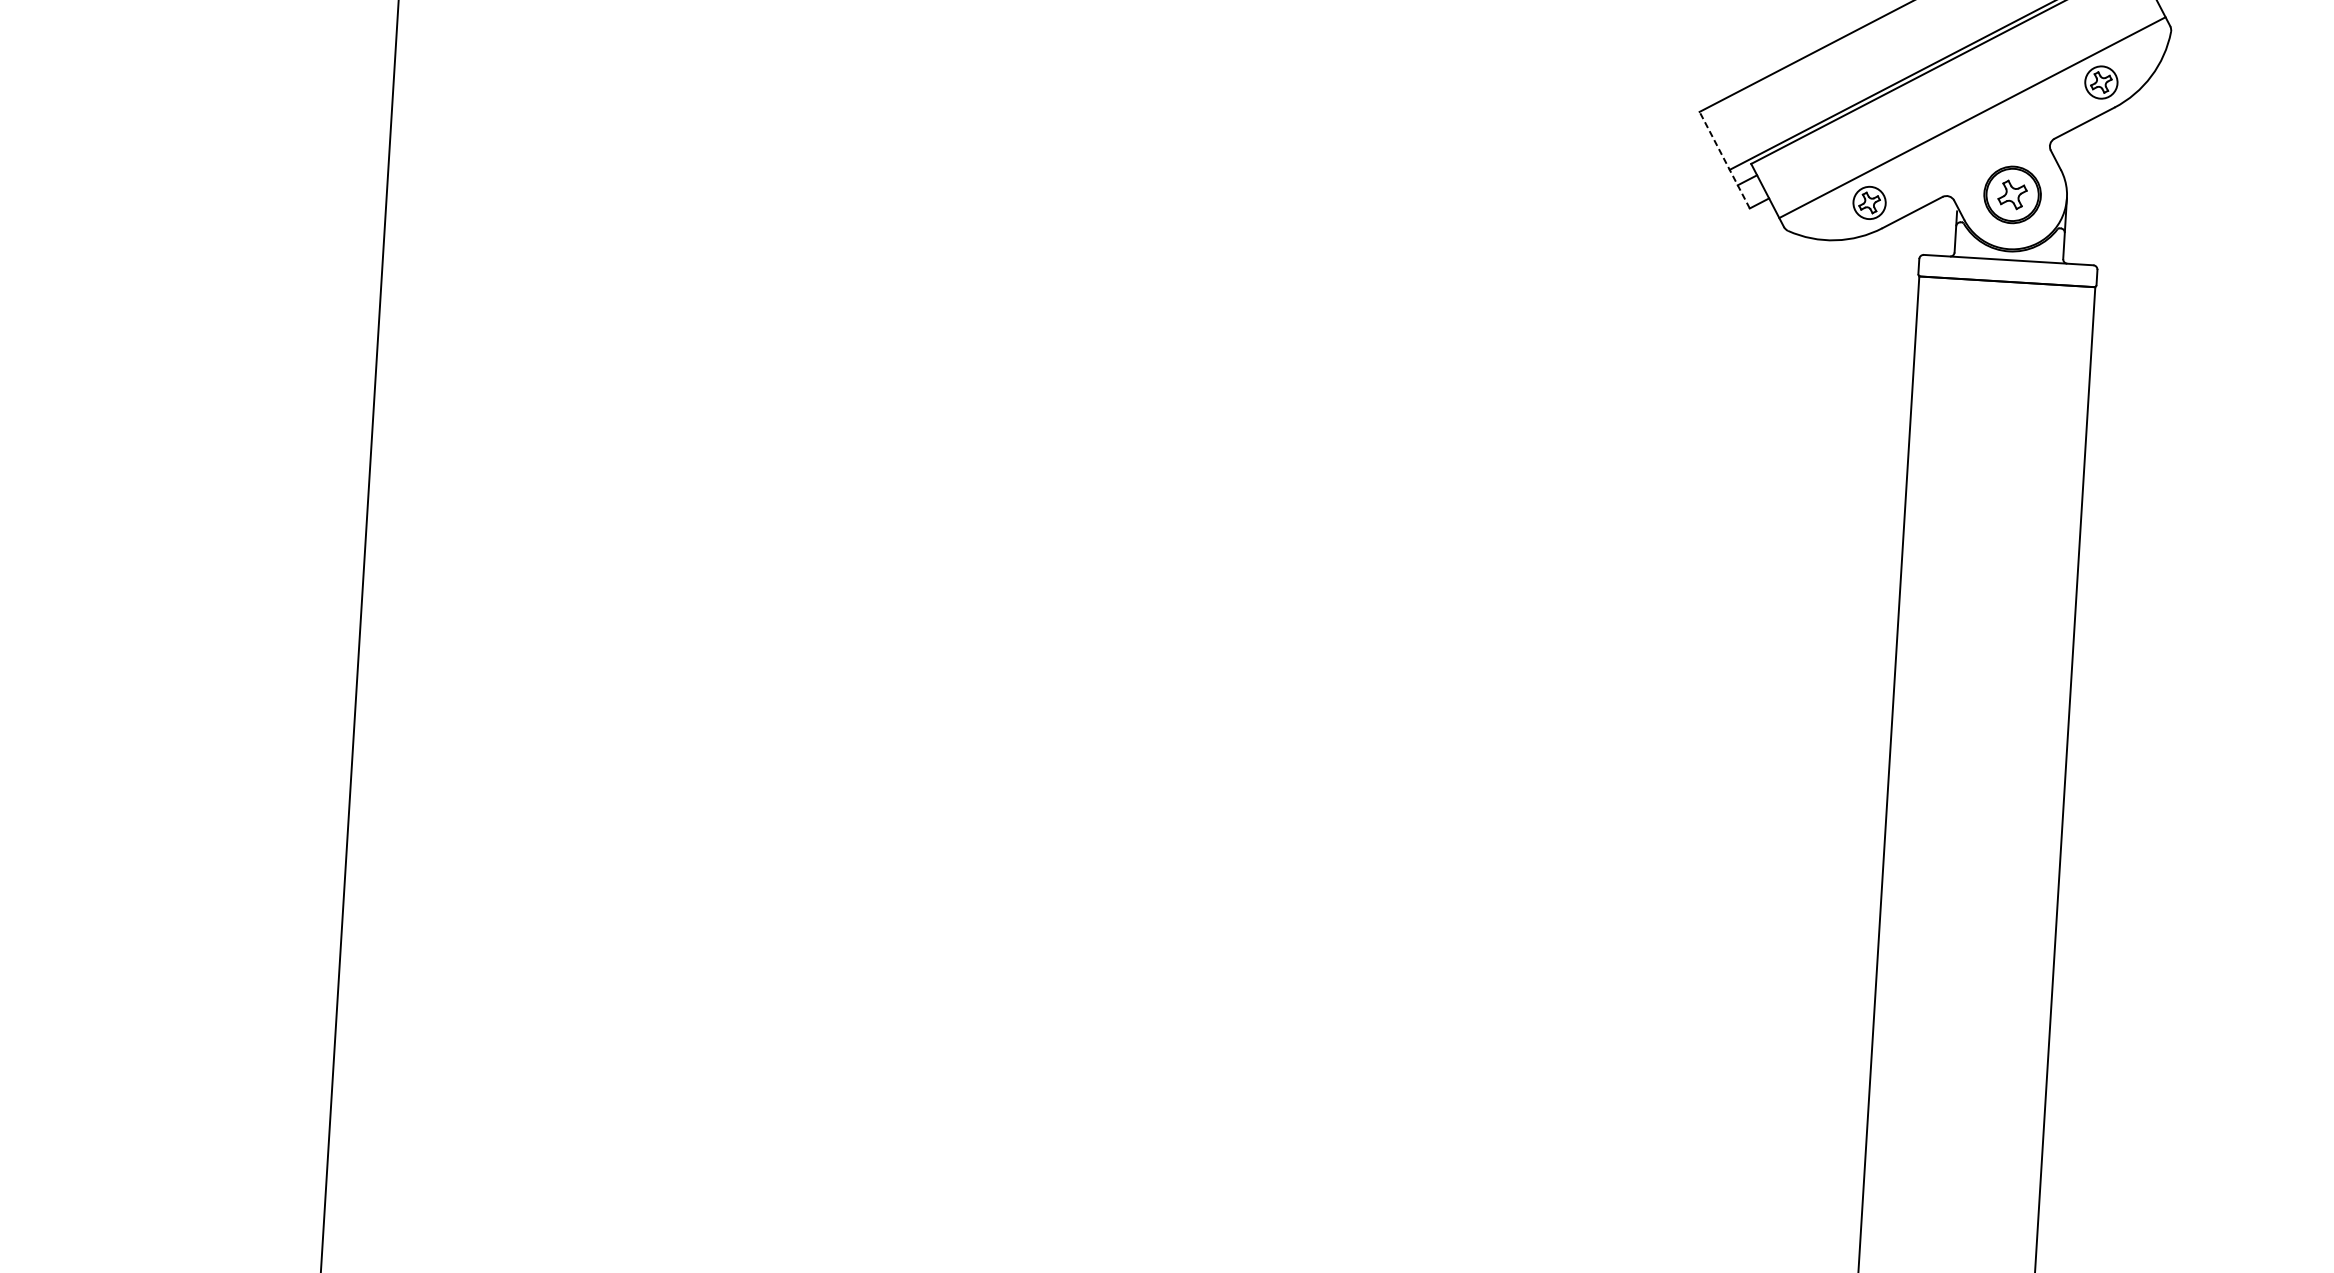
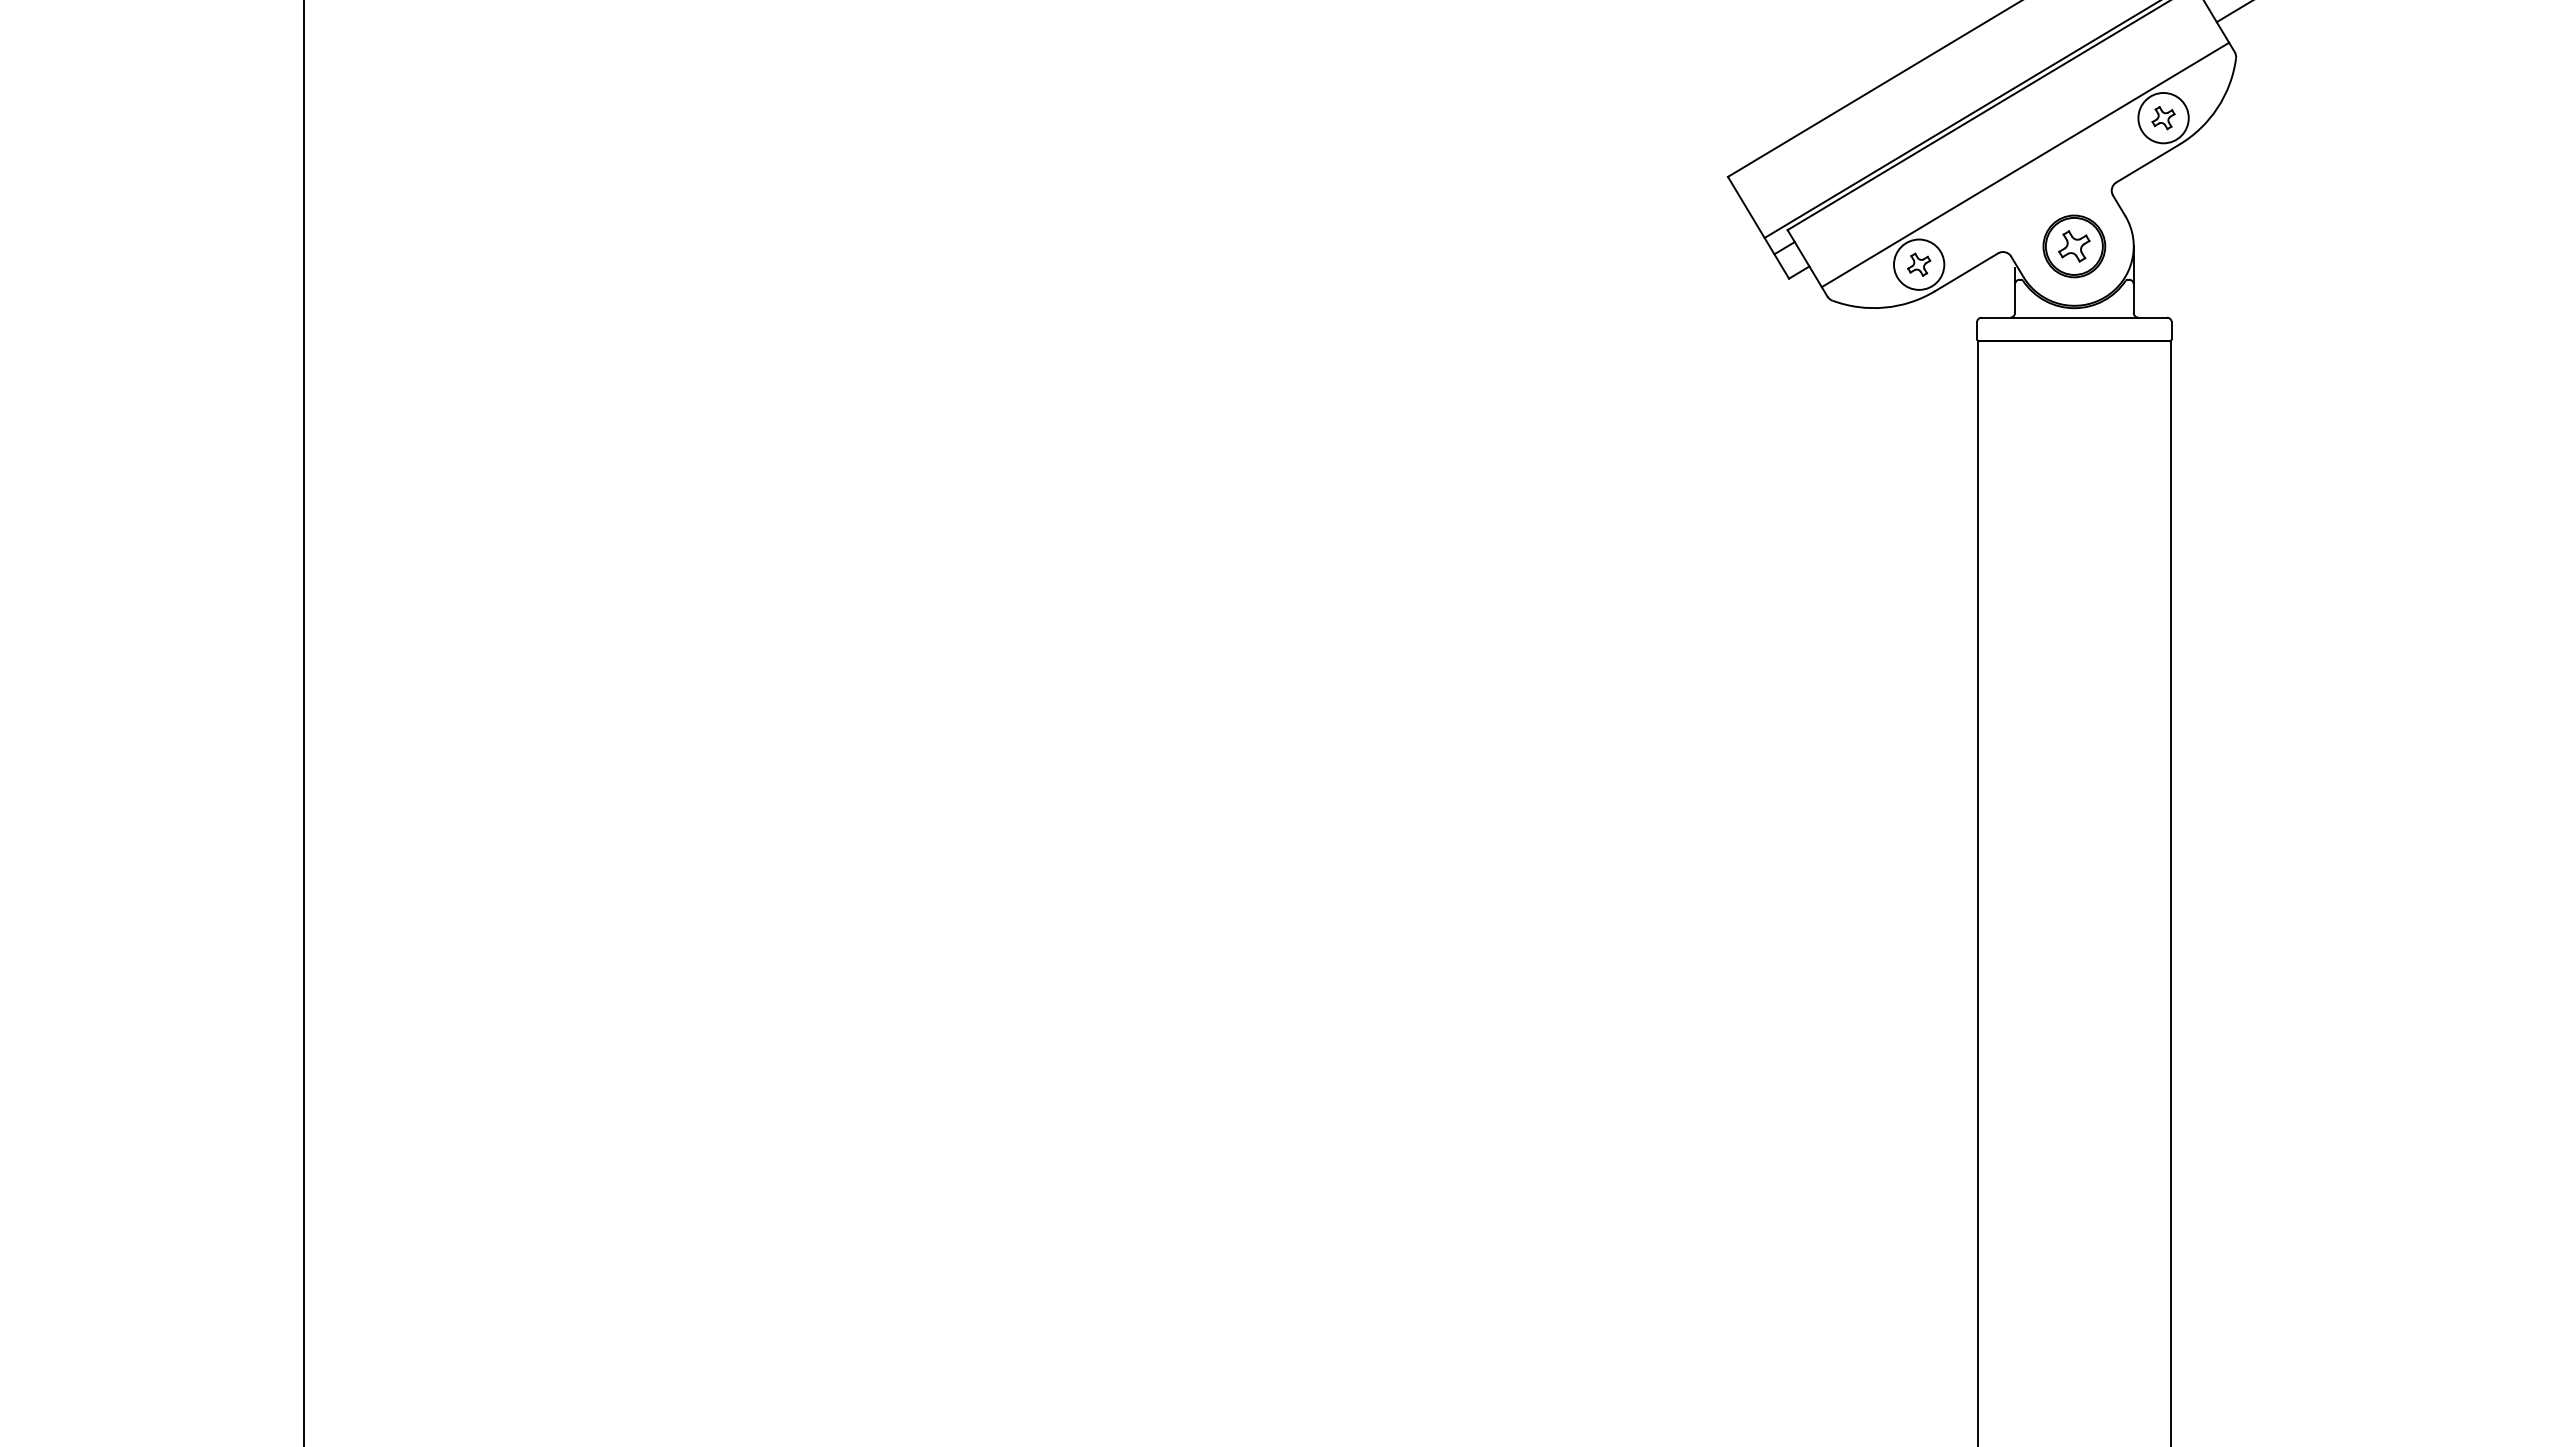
circle: (2101, 81) -> (2163, 117), size x1.43
line: (1724, 159) -> (1758, 227), dashed -> solid
circle: (1869, 202) -> (1918, 264), size x1.43

